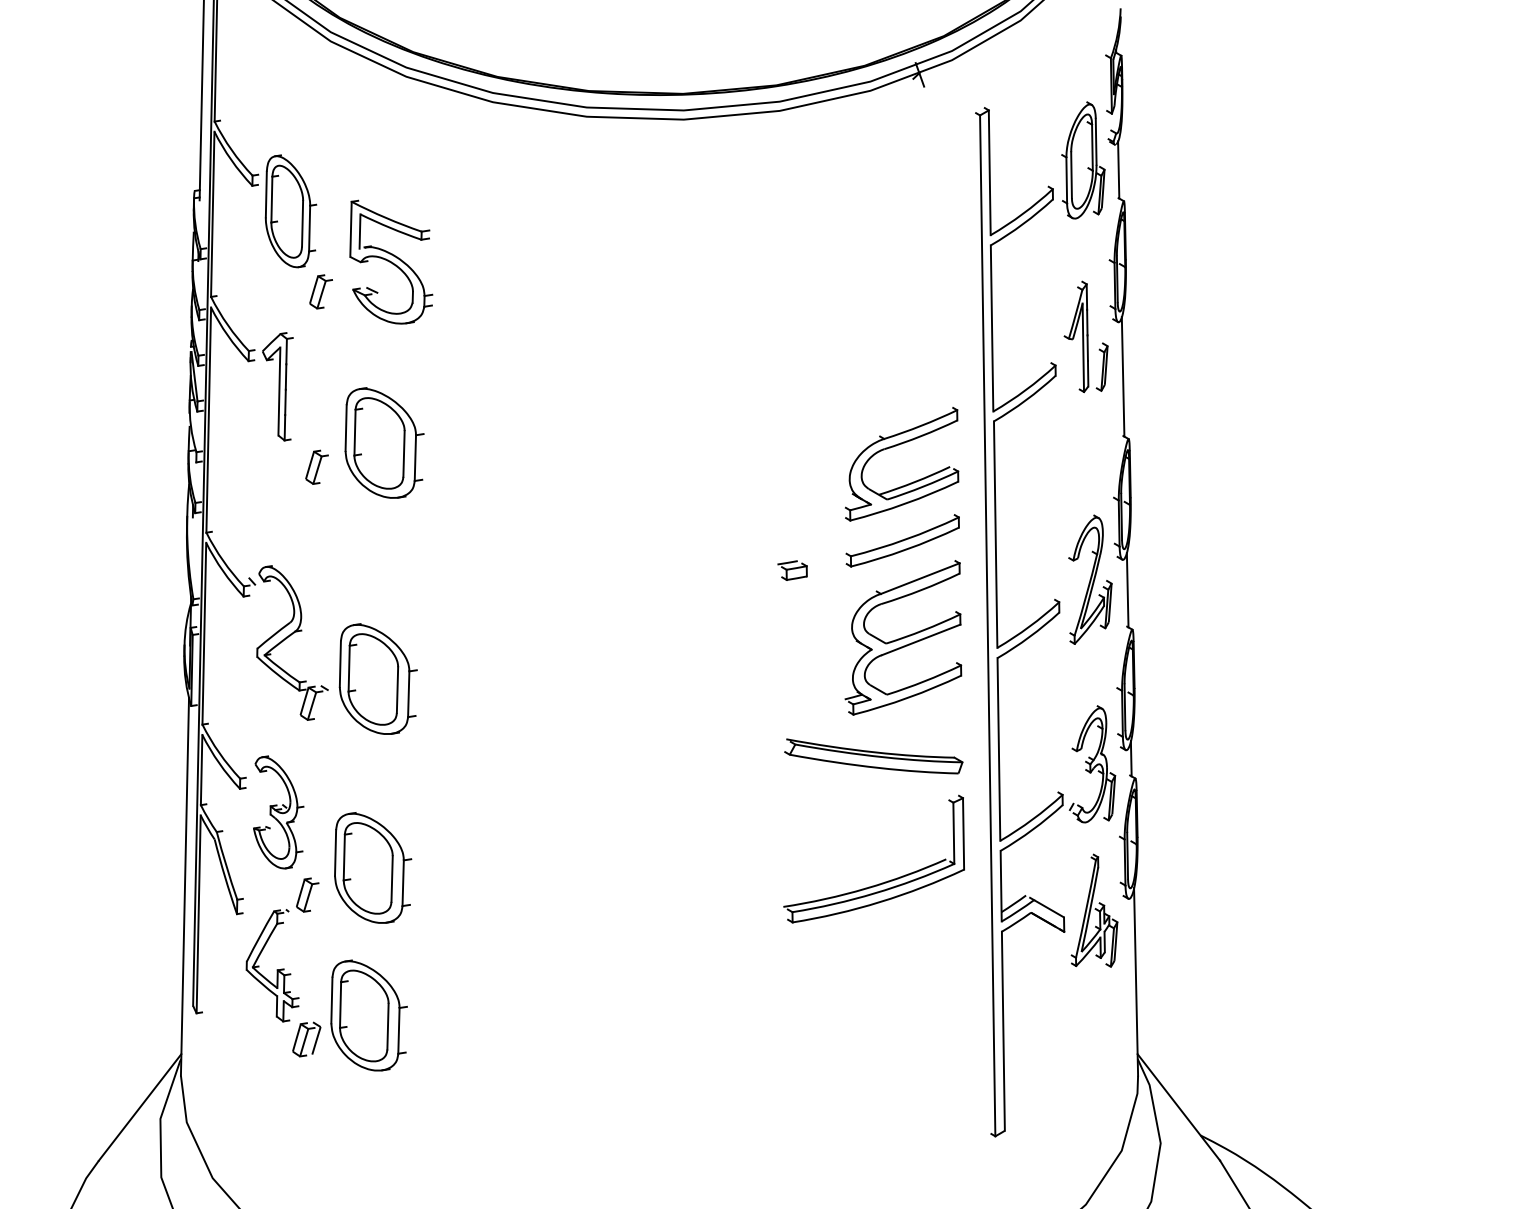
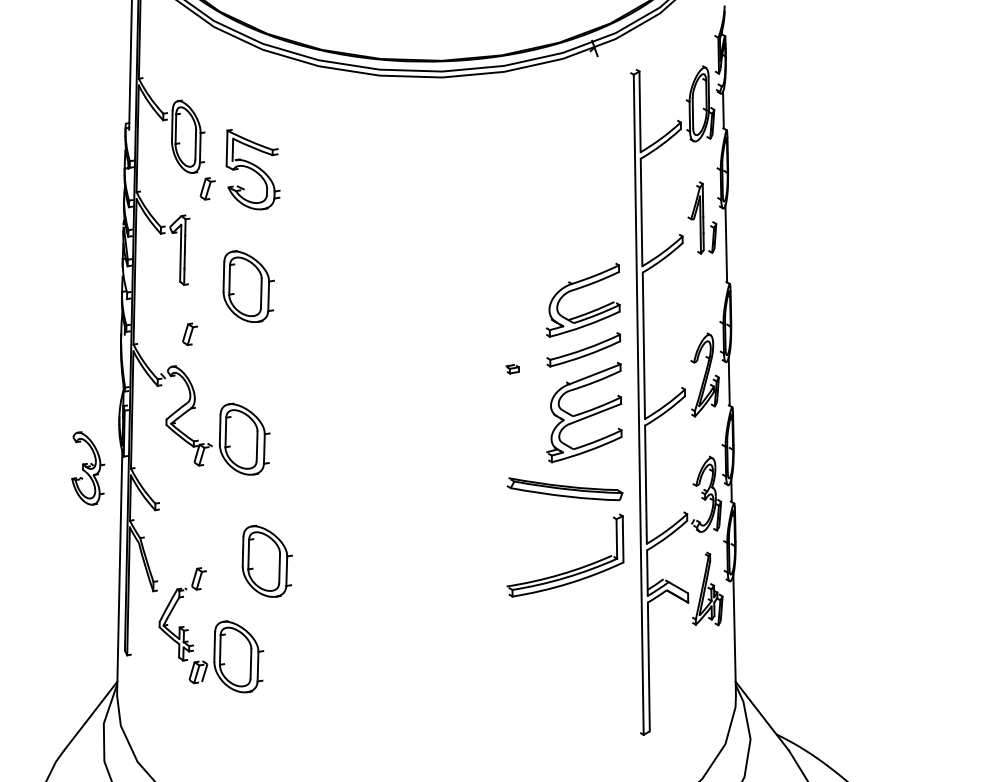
part: (316, 466) -> (189, 333), moved
part: (792, 571) -> (512, 369), size x0.7
part: (279, 812) -> (88, 468), moved
part: (371, 866) -> (266, 560), moved

